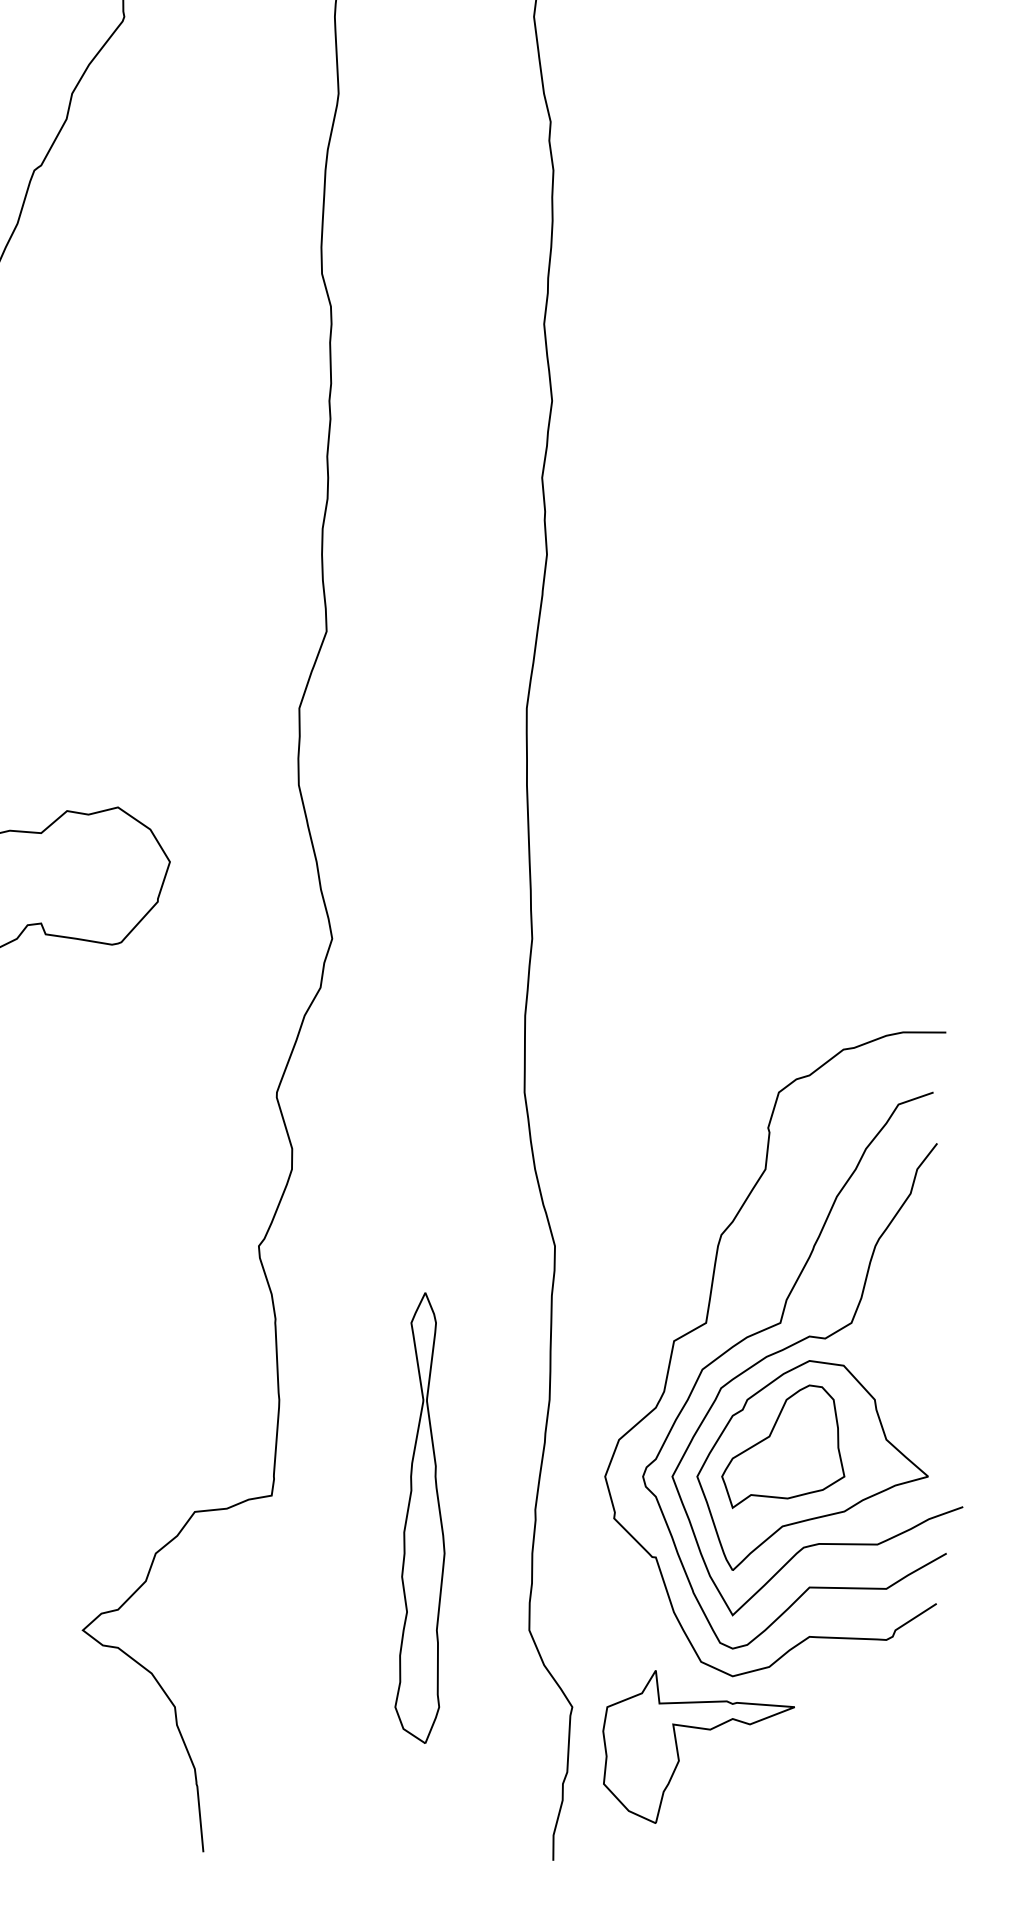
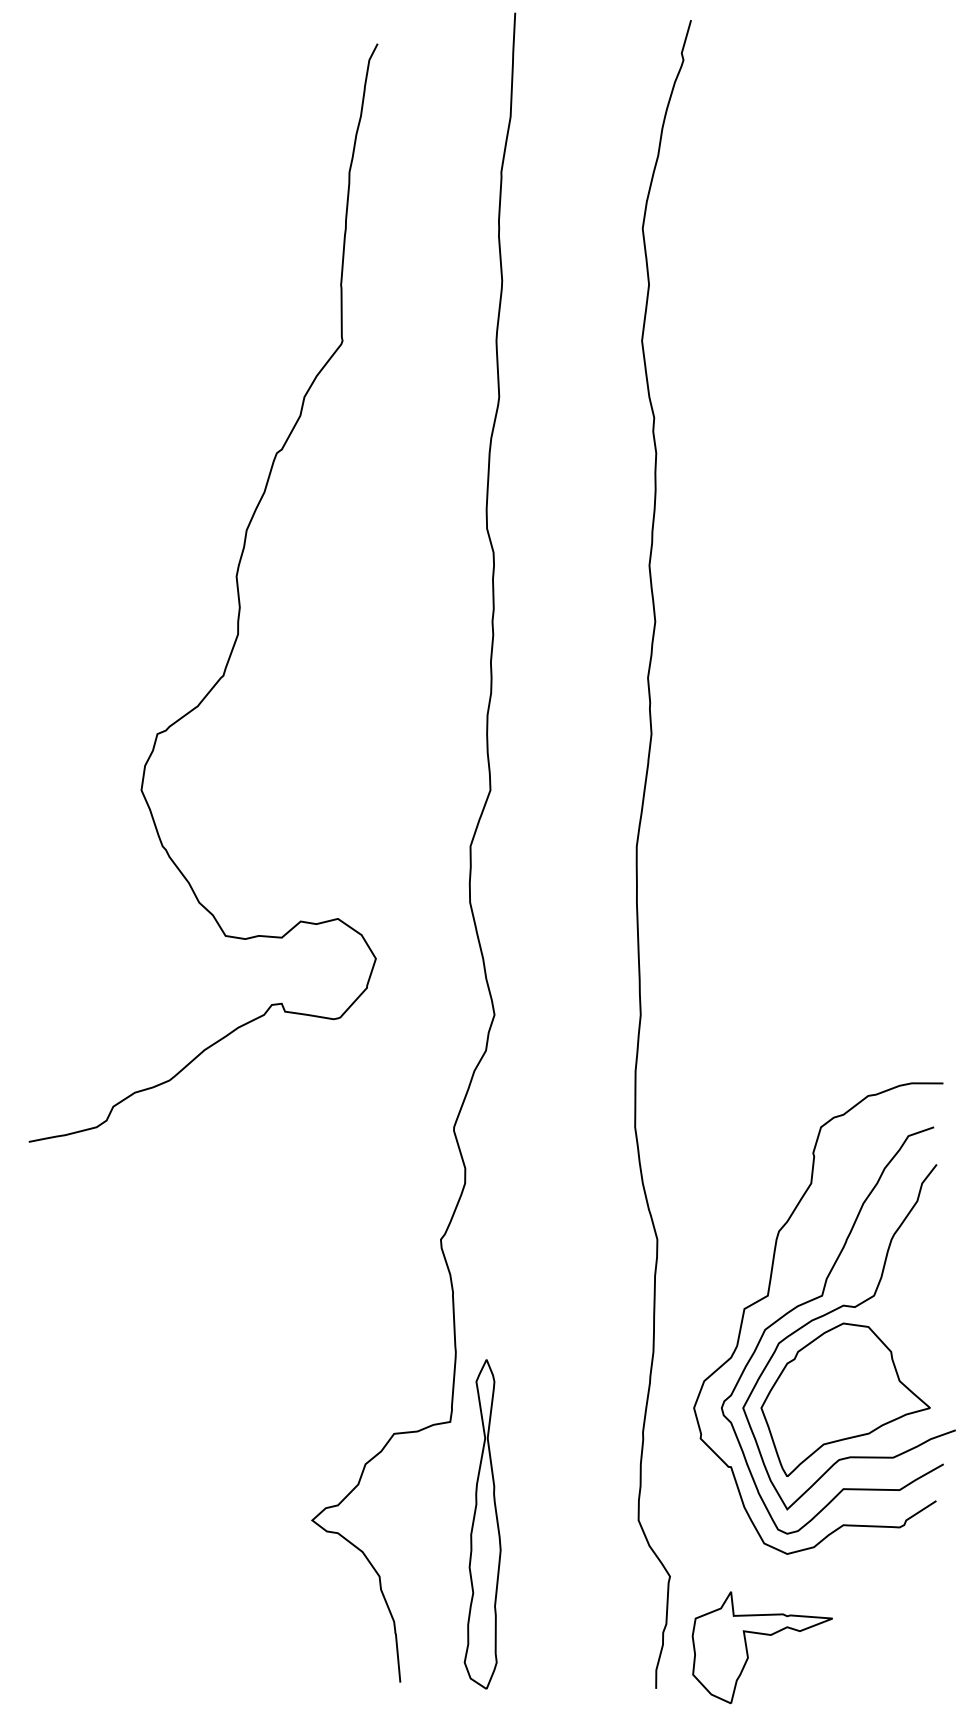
part: (782, 1445) -> (823, 1385), removed
part: (419, 1518) -> (482, 1524), moved
part: (702, 1730) -> (765, 1635), moved

